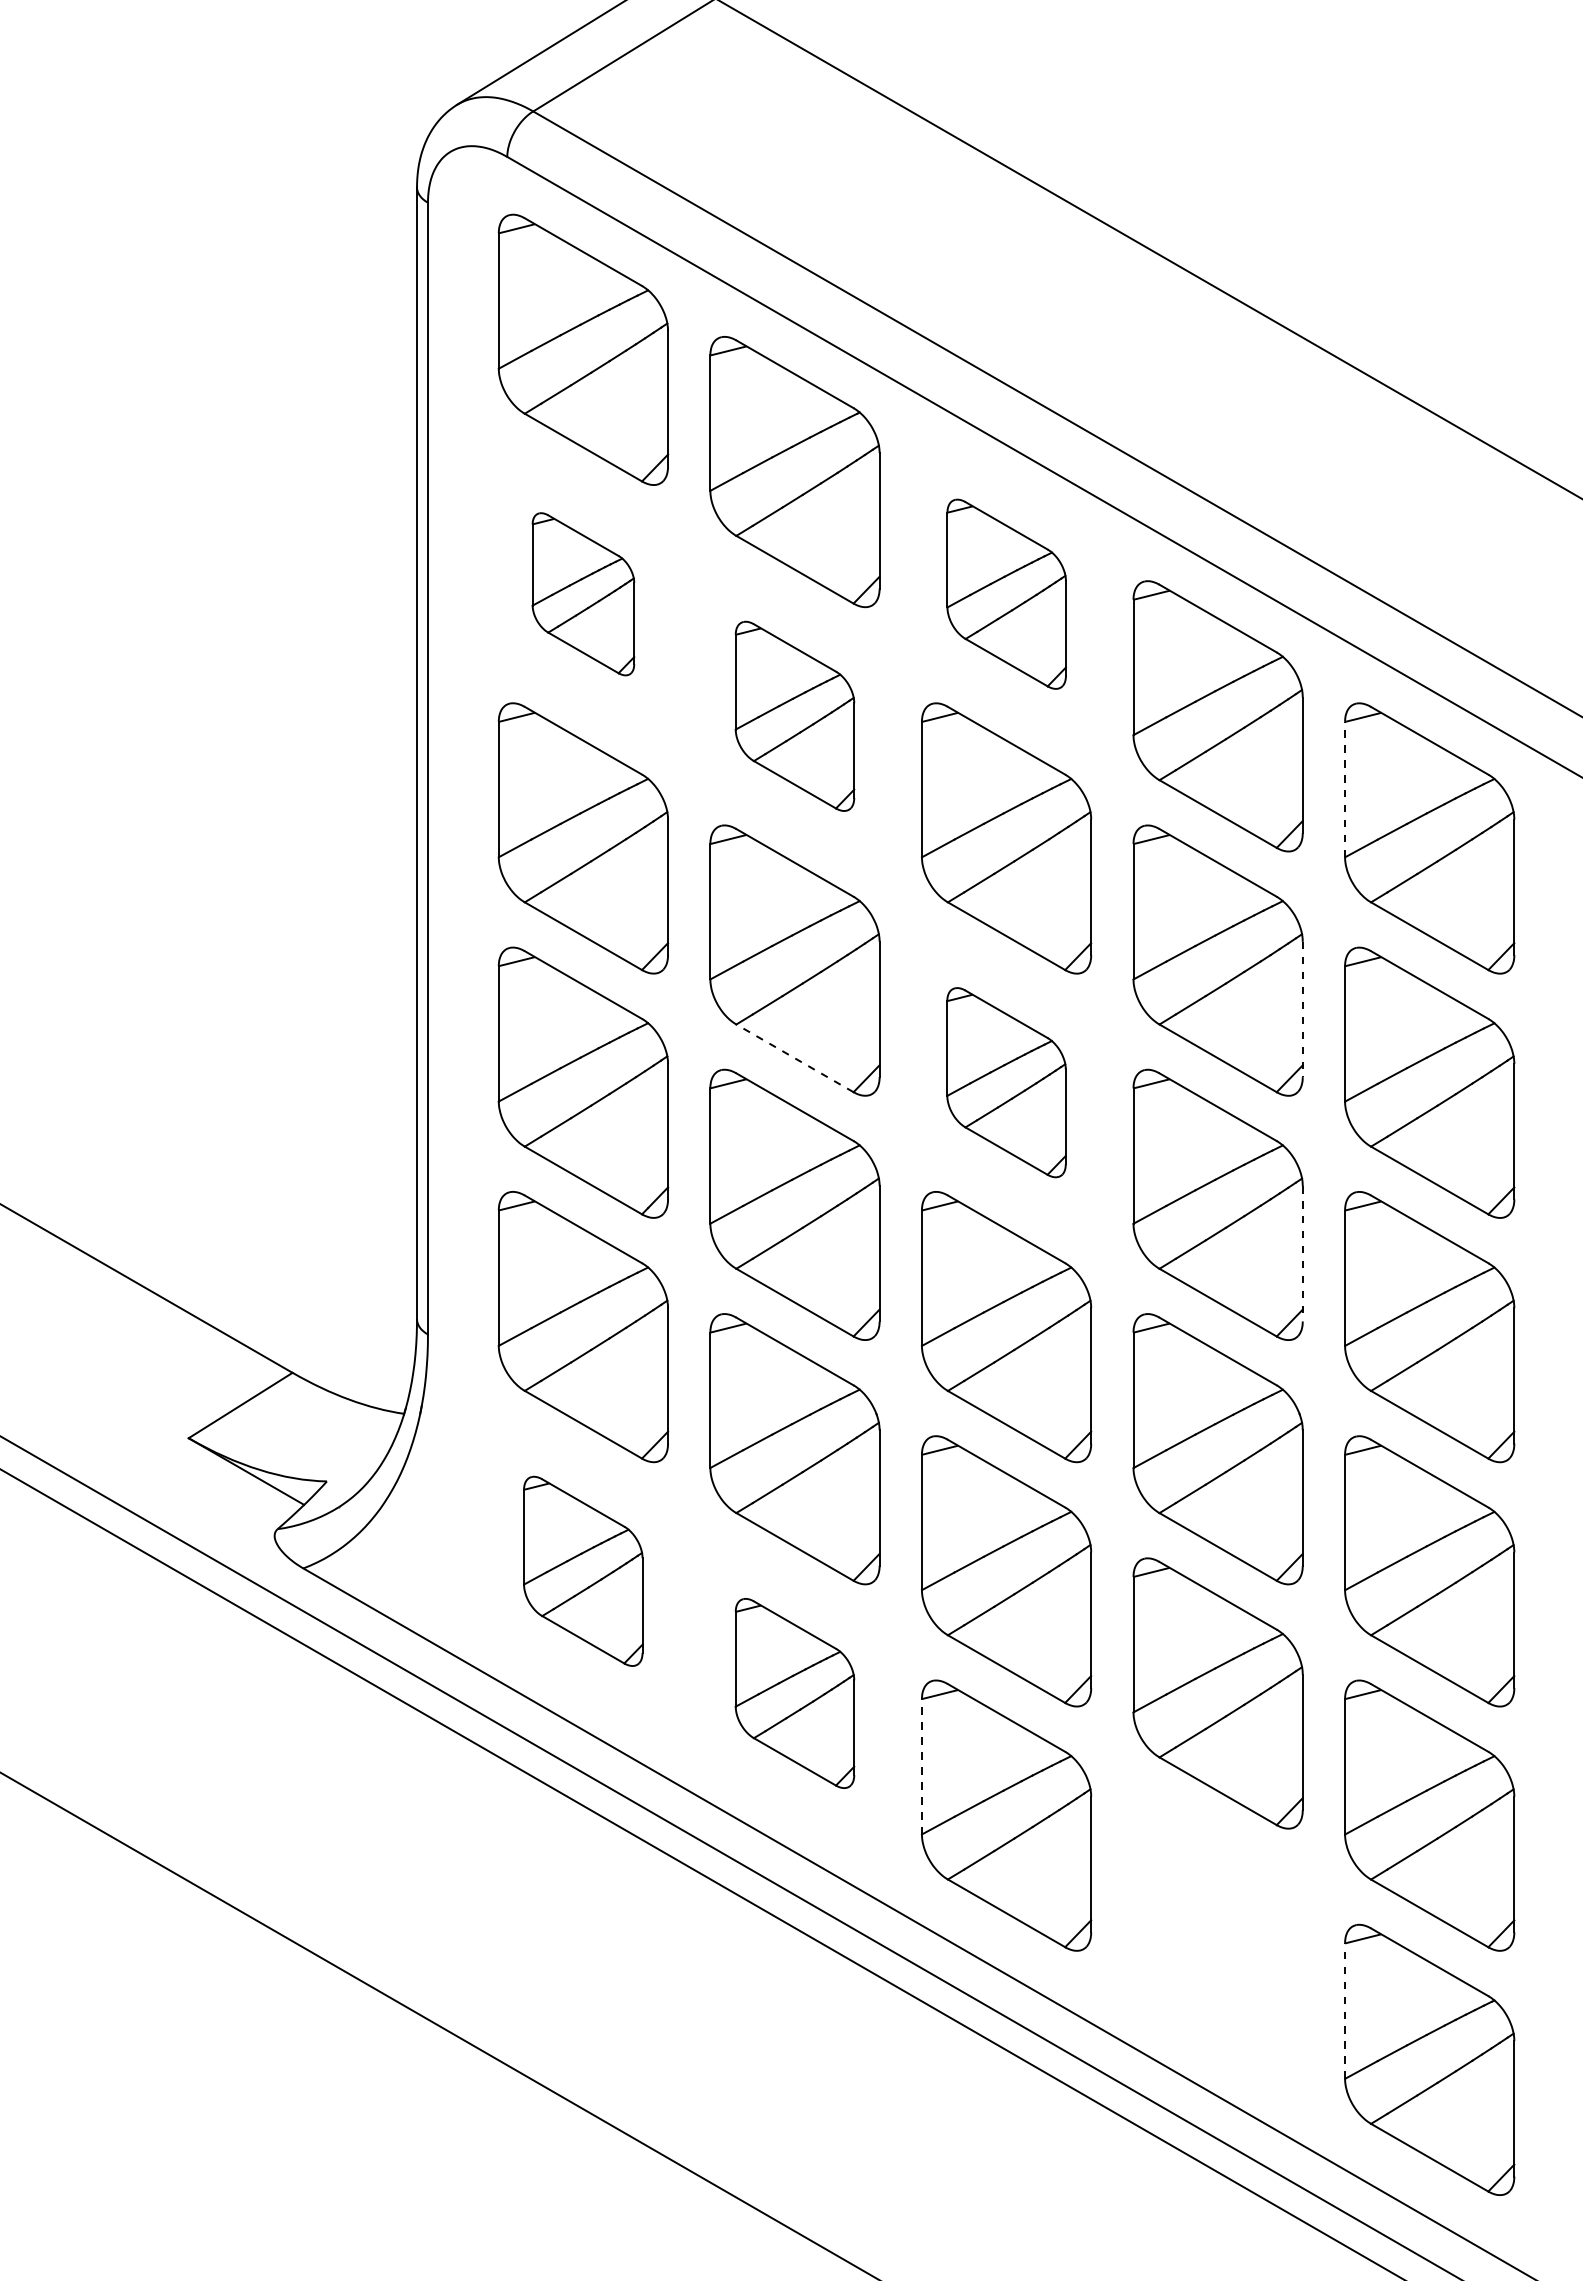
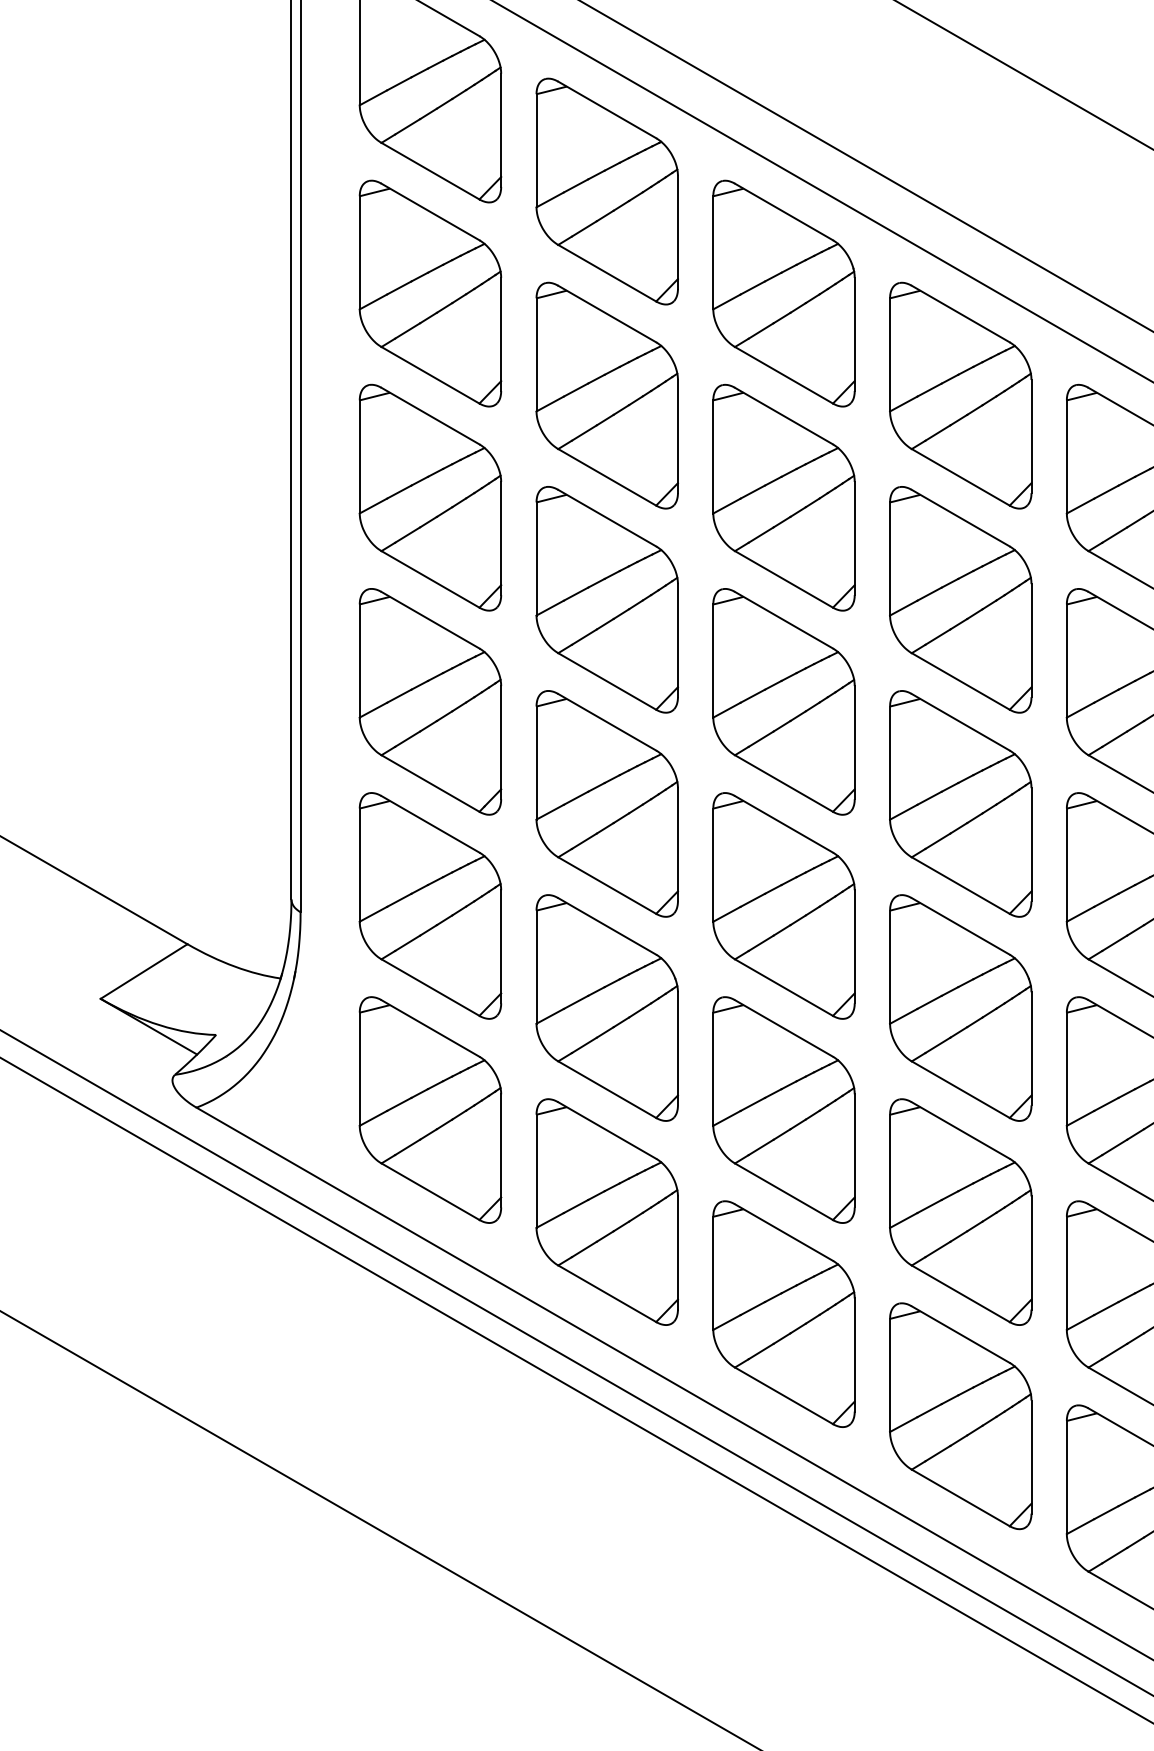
part: (583, 594) -> (430, 293), size x1.67
part: (1006, 594) -> (783, 293), size x1.43
part: (794, 716) -> (606, 395), size x1.43
line: (1345, 789) -> (1067, 456), dashed -> solid
line: (1302, 1009) -> (1031, 640), dashed -> solid
line: (794, 1058) -> (606, 681), dashed -> solid
part: (1006, 1082) -> (783, 701), size x1.43
line: (1302, 1253) -> (1031, 844), dashed -> solid
part: (582, 1571) -> (429, 1110), size x1.43
part: (794, 1693) -> (606, 1212), size x1.43
line: (921, 1766) -> (712, 1273), dashed -> solid
part: (1217, 1937) -> (960, 1415), added
line: (1345, 2011) -> (1067, 1477), dashed -> solid

